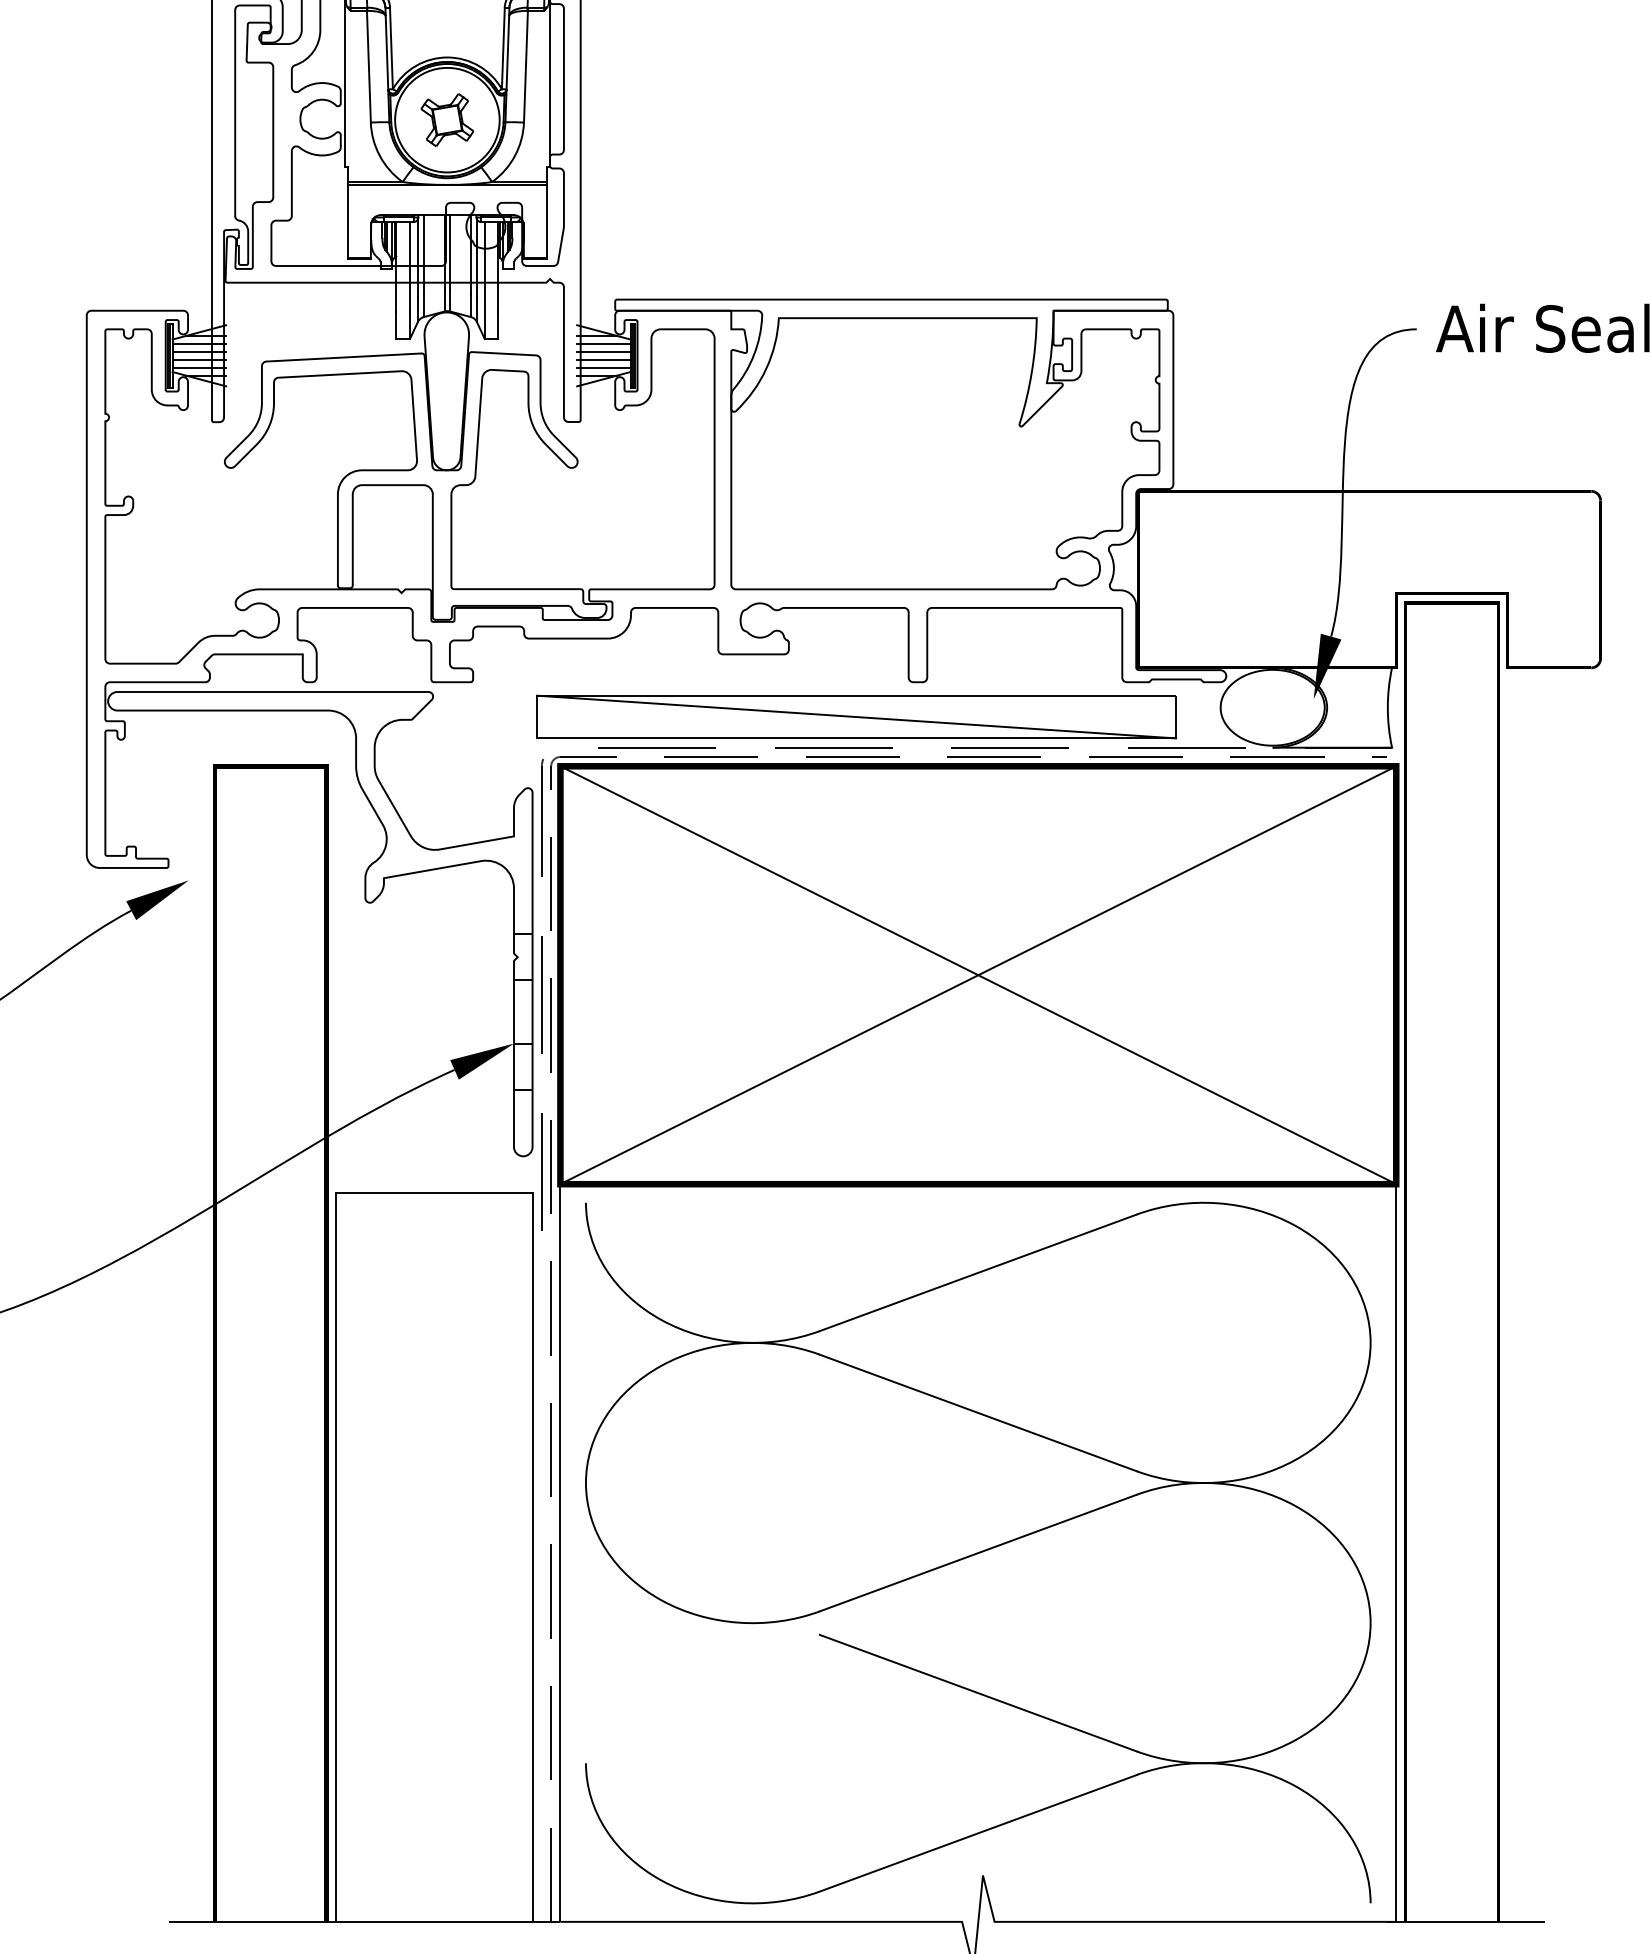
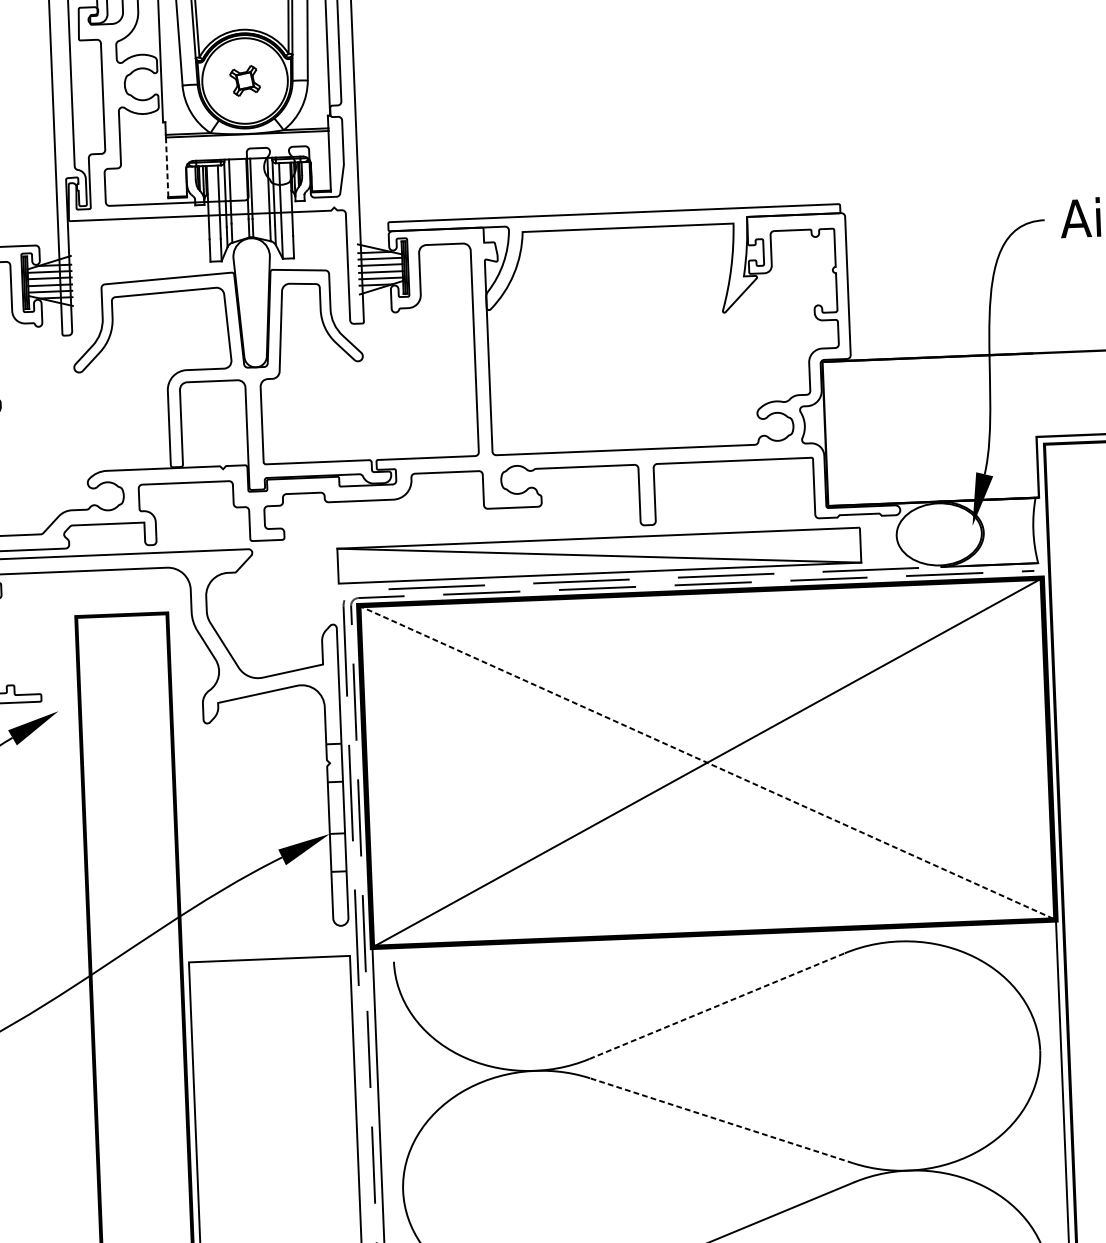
part: (447, 119) -> (245, 80), size x0.7
line: (348, 222) -> (167, 167), solid -> dashed
line: (978, 975) -> (707, 763), solid -> dashed
line: (978, 1272) -> (717, 1005), solid -> dashed
line: (978, 1412) -> (721, 1120), solid -> dashed

